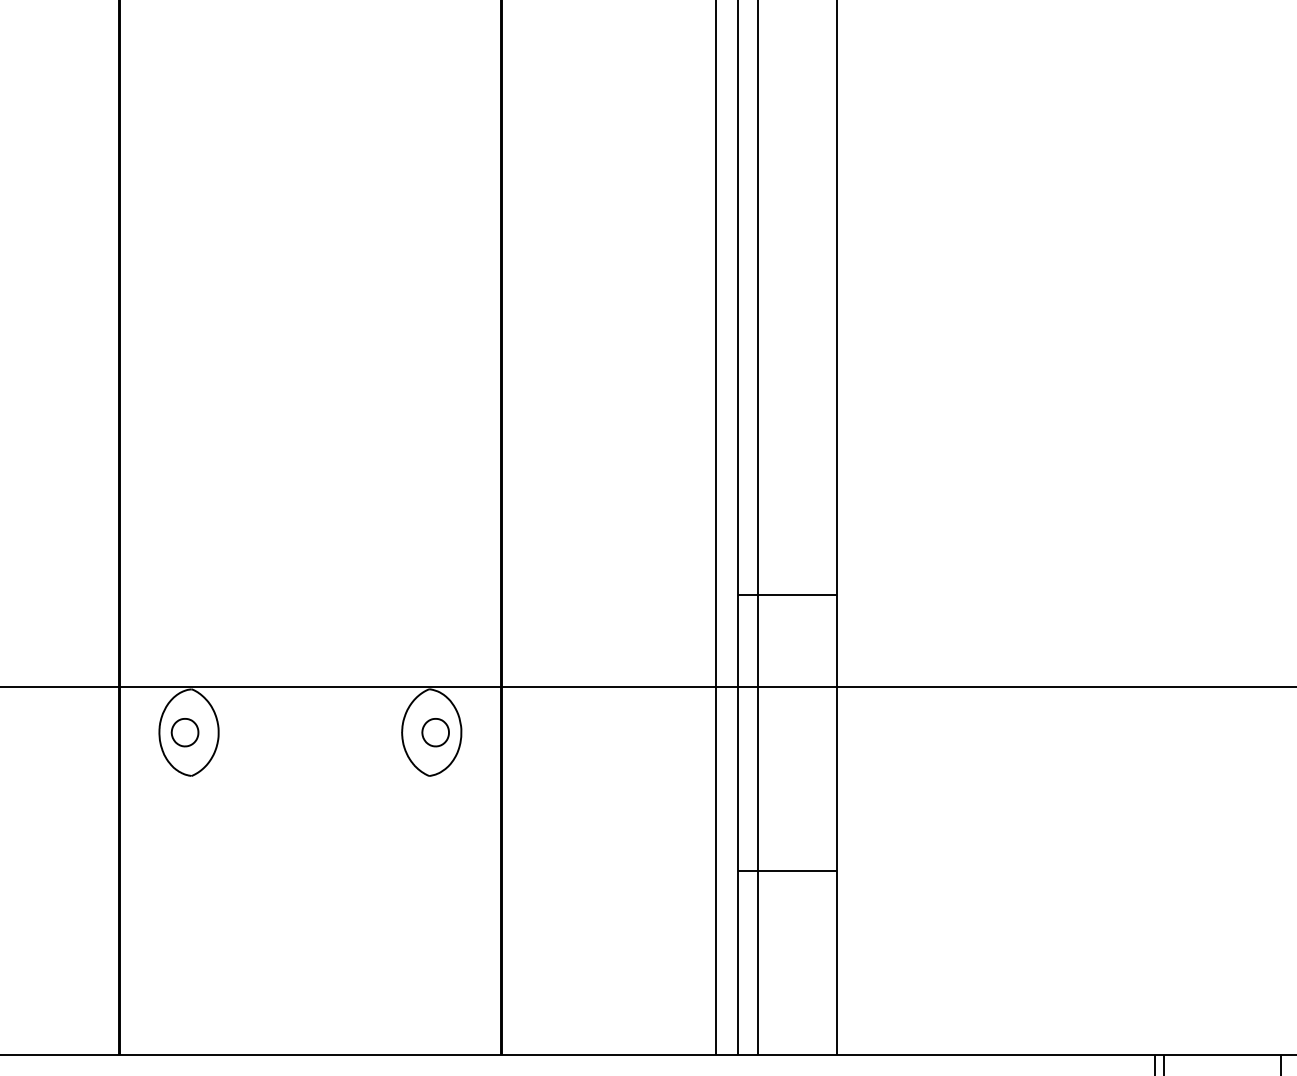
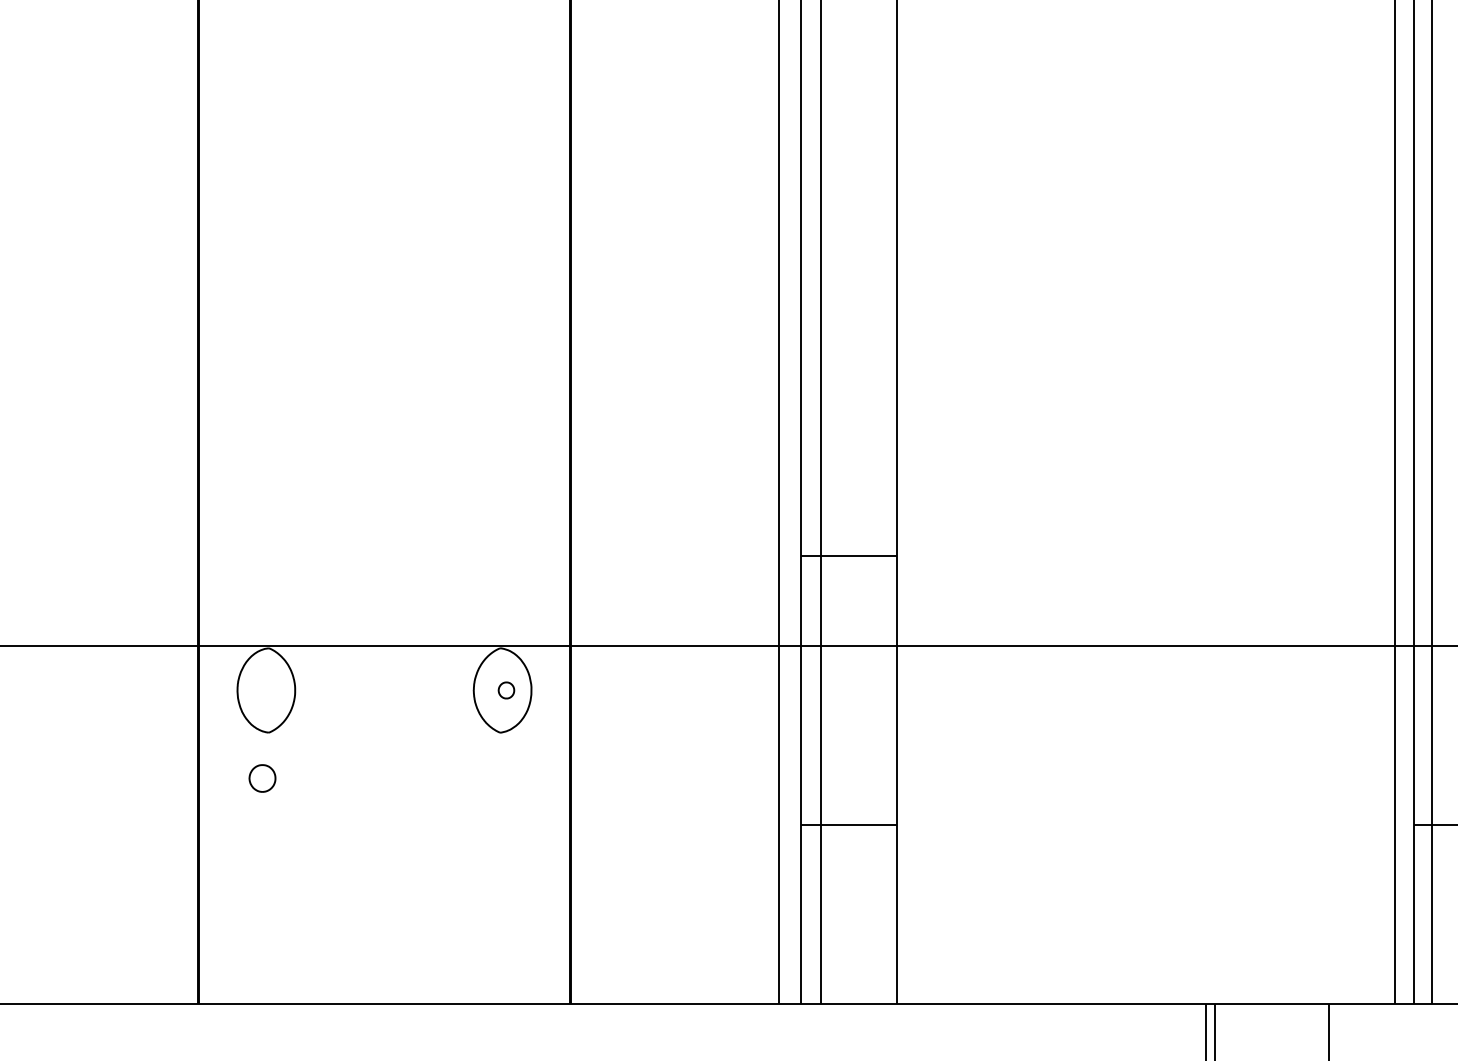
part: (185, 732) -> (262, 778), moved
part: (435, 732) -> (506, 690), size x0.6

